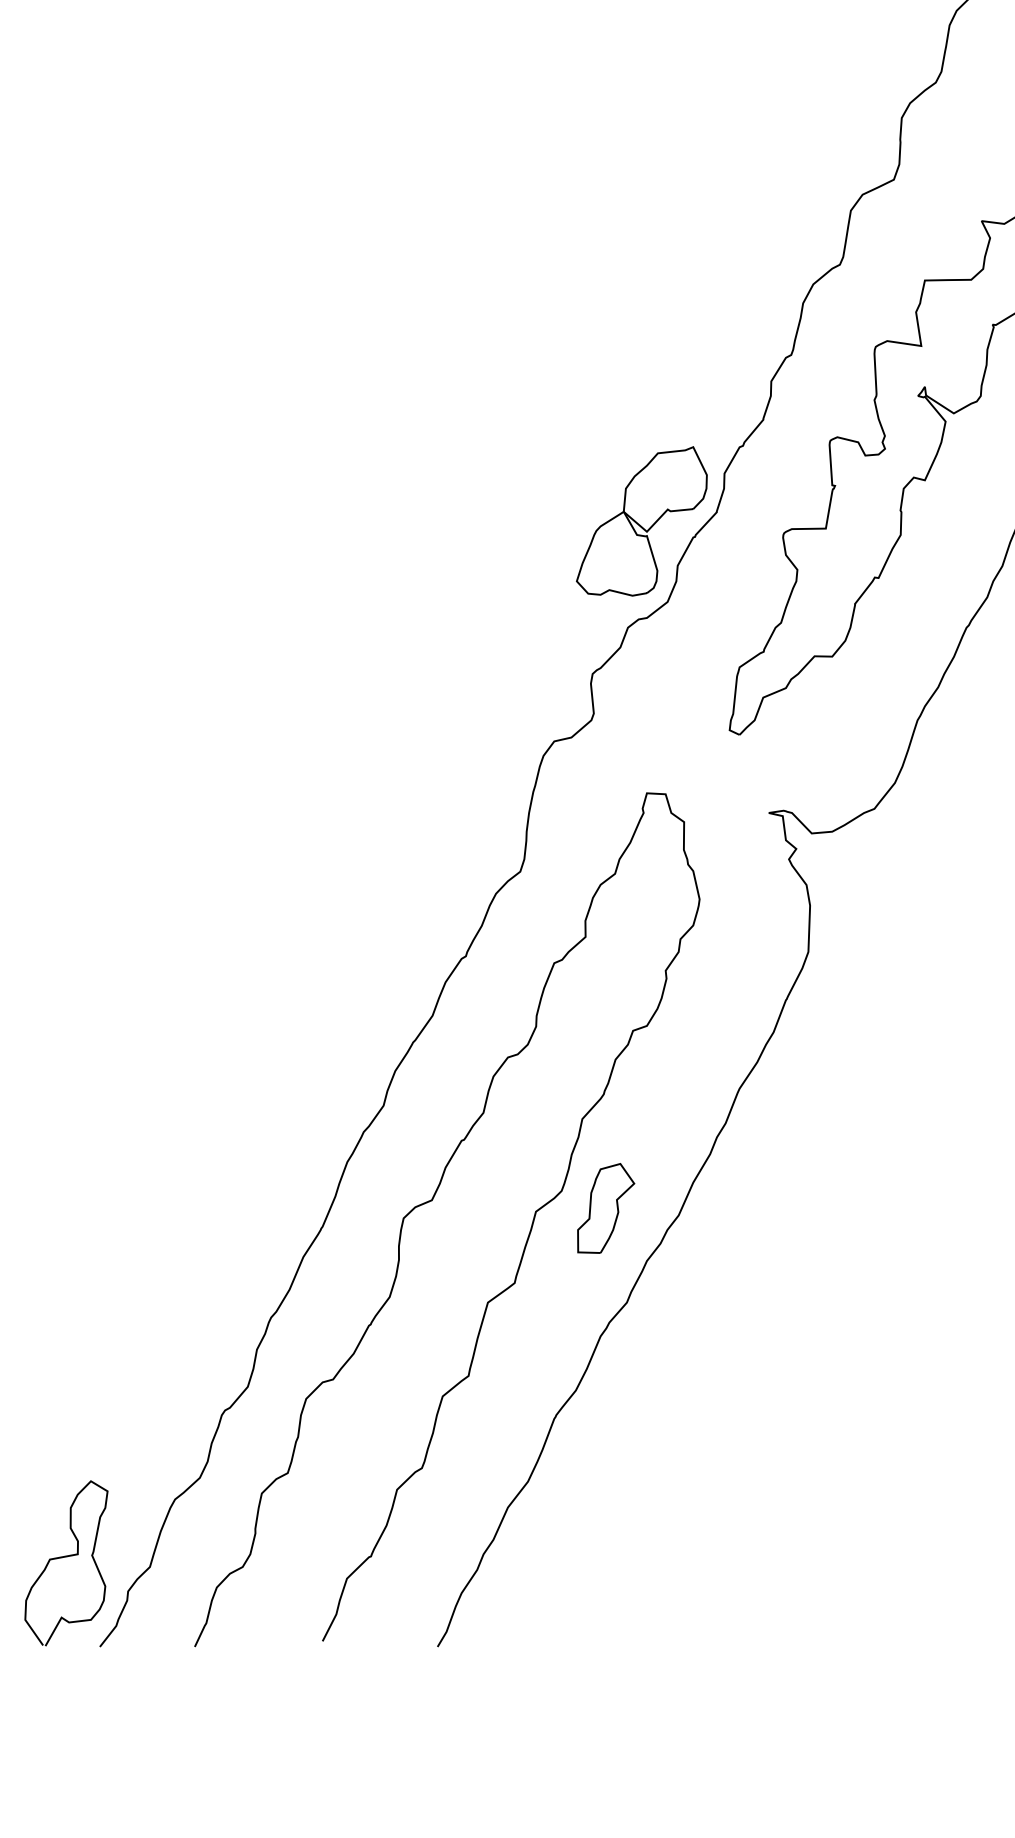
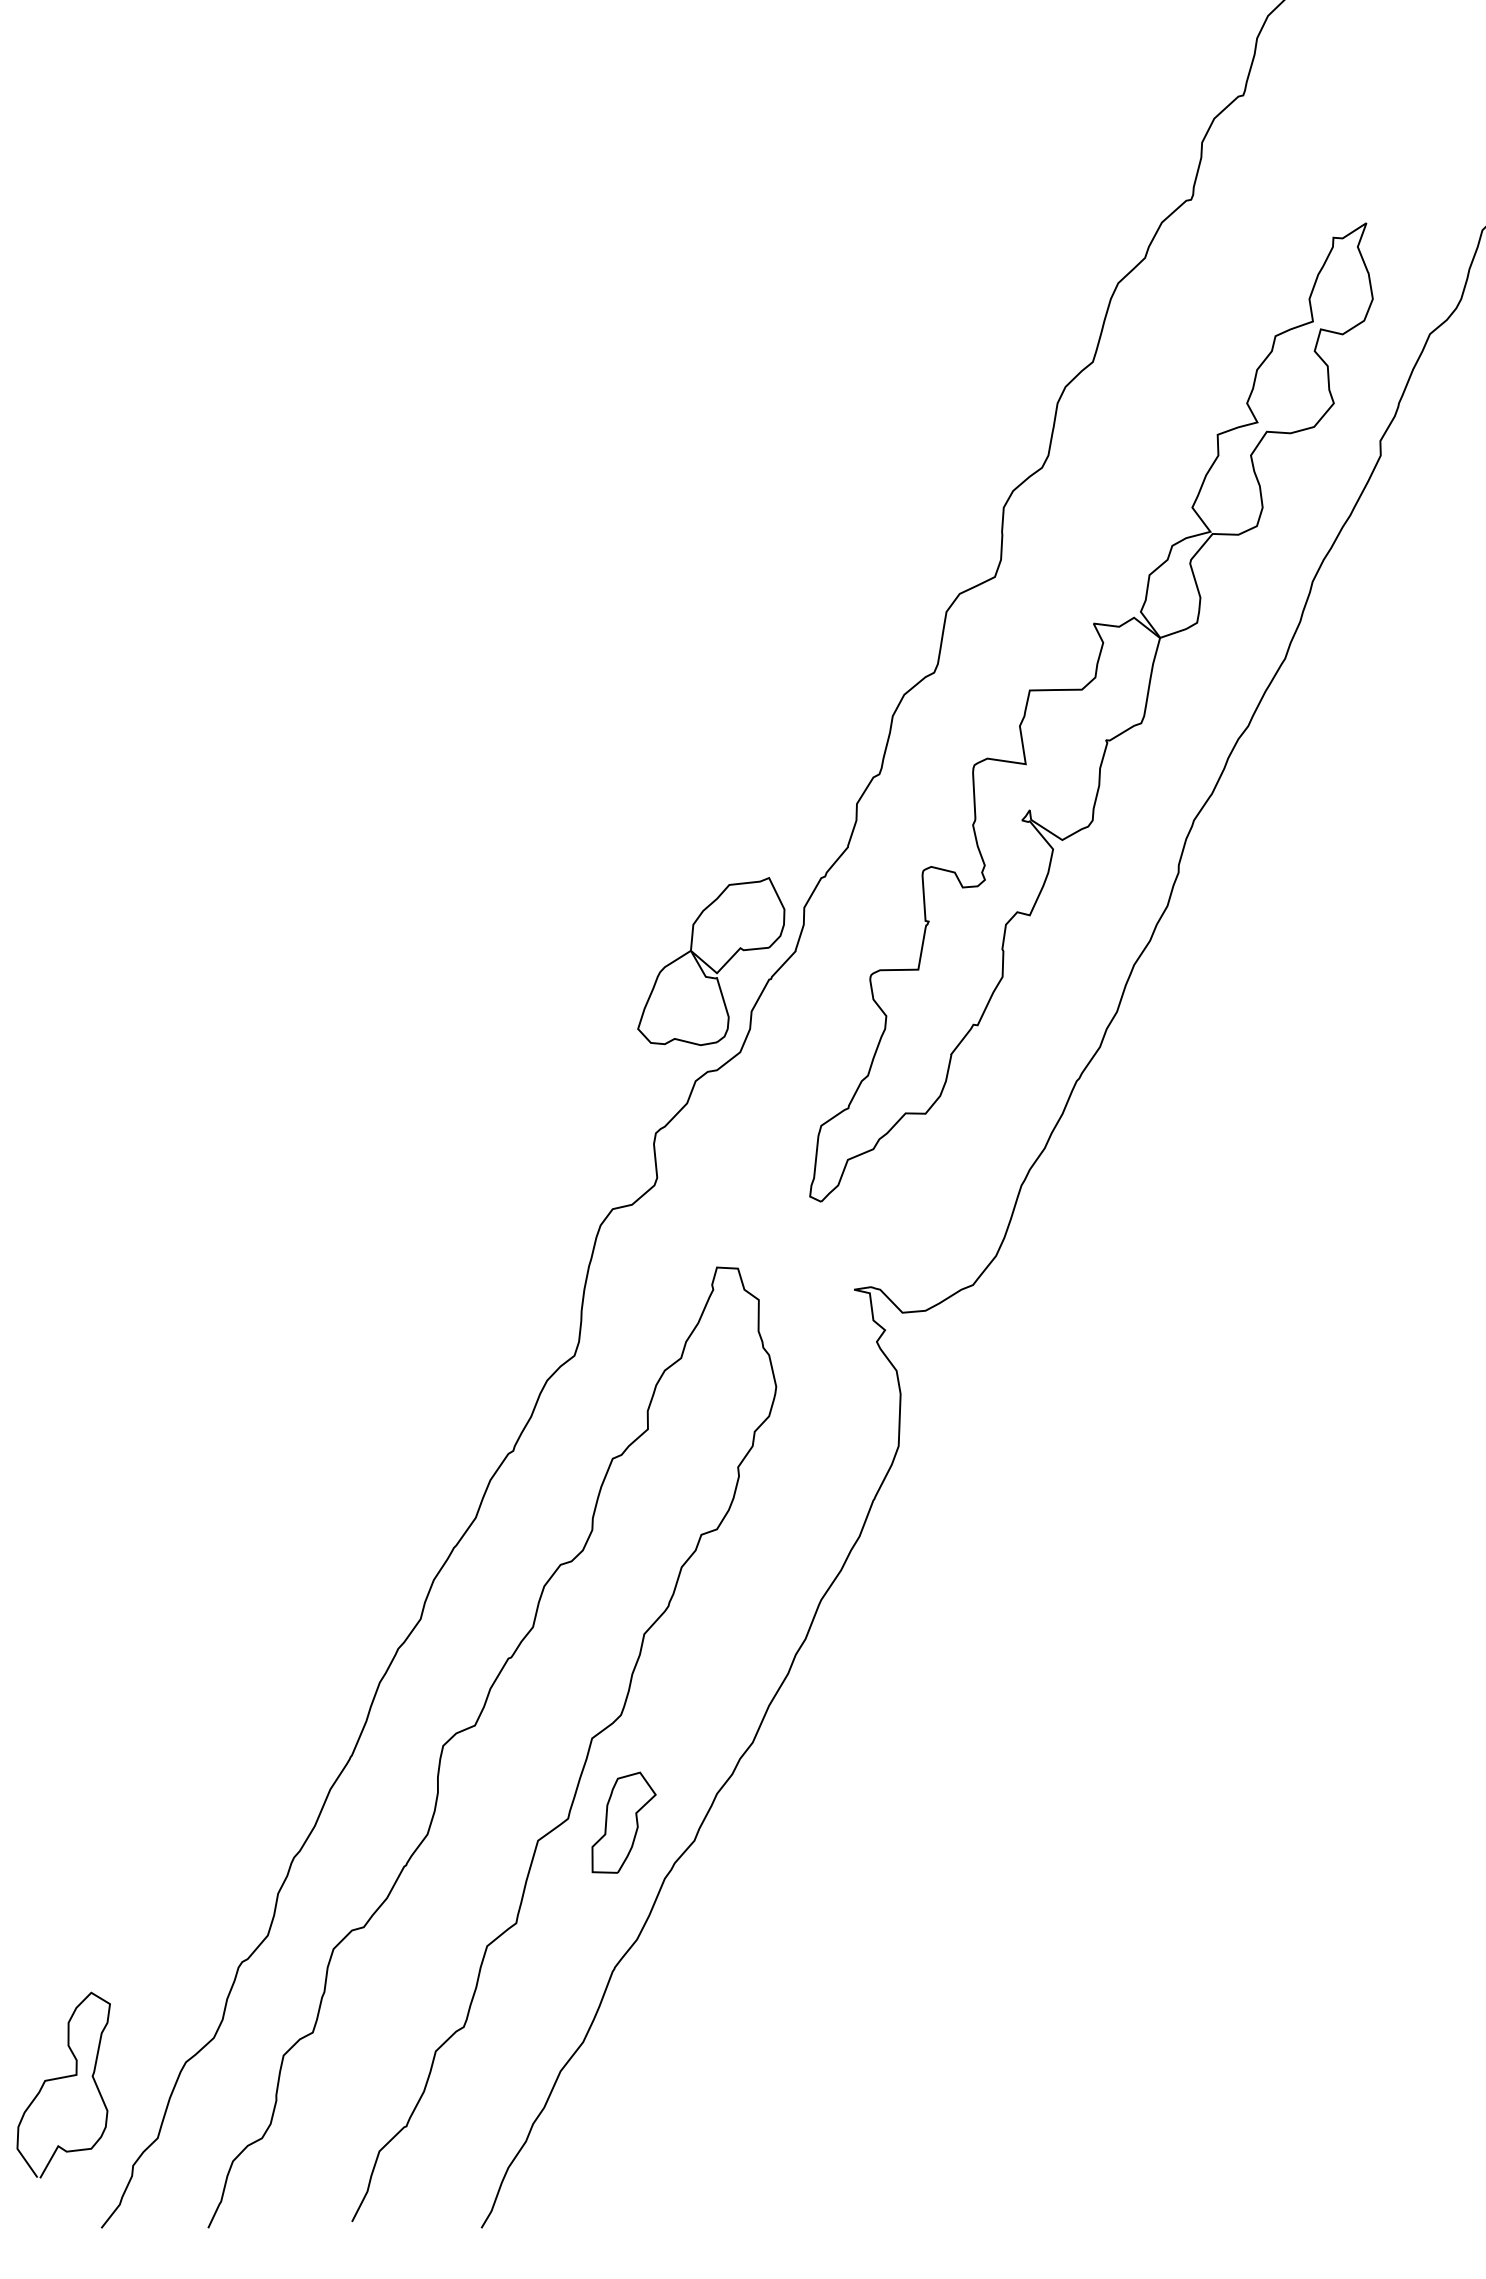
part: (605, 1208) -> (623, 1822), moved
curve: (66, 1557) -> (63, 2078), moved

